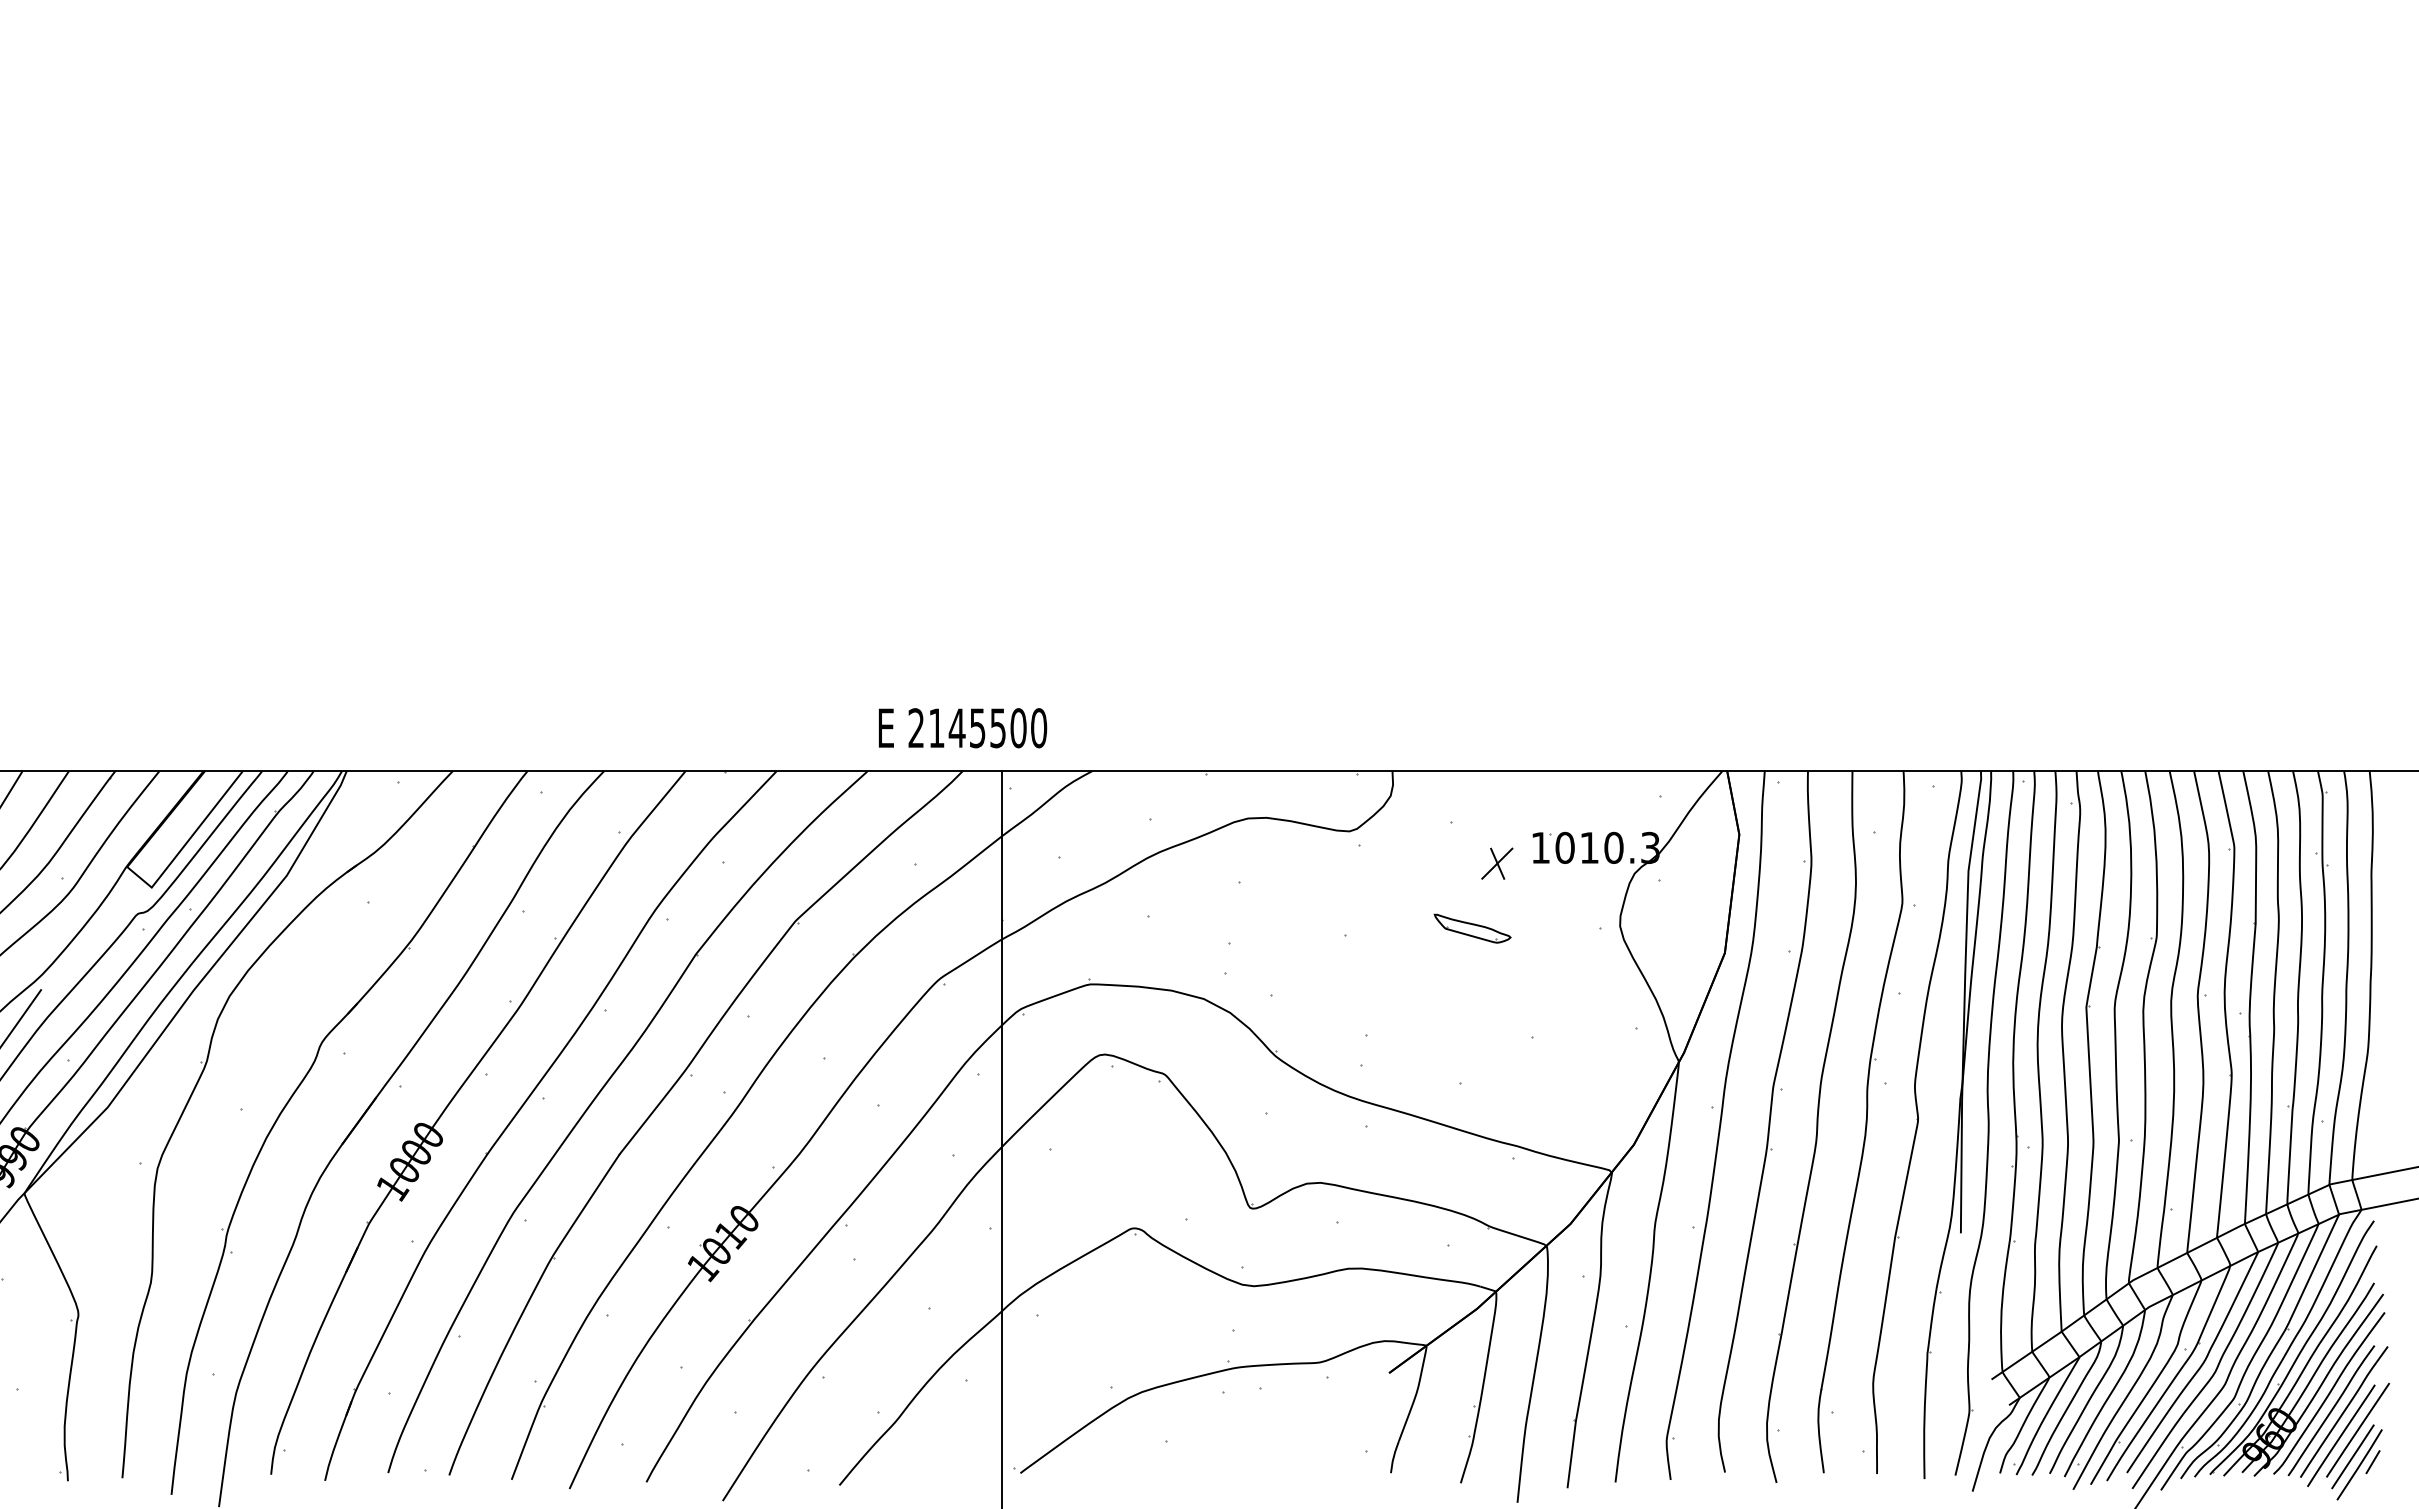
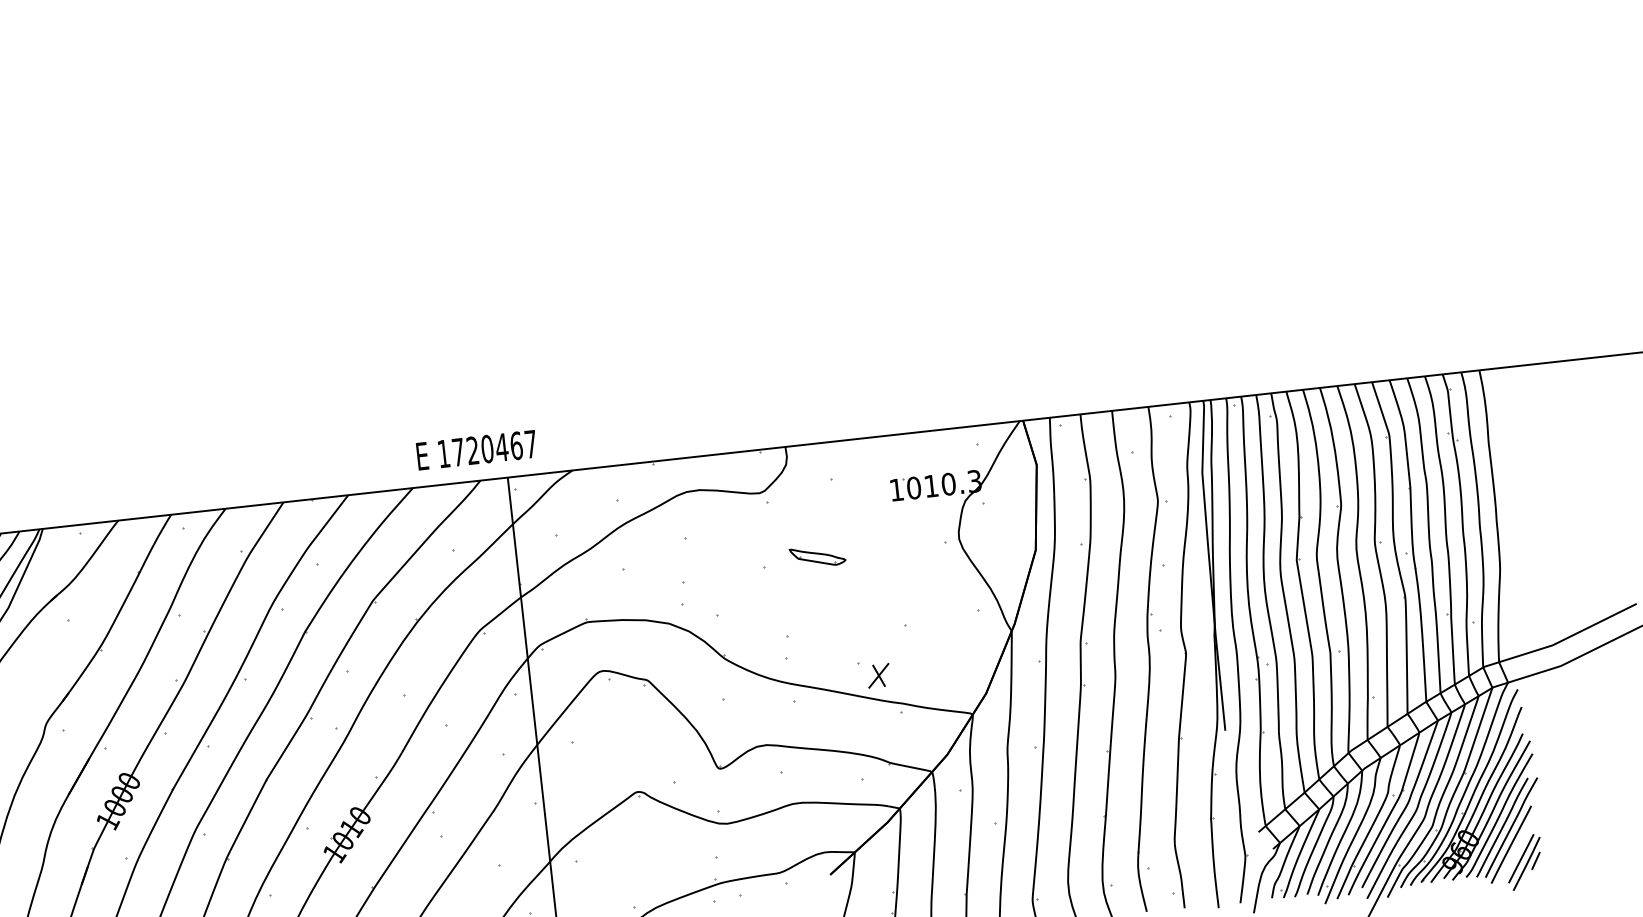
text: (977, 728) -> (487, 449), 2145500 -> 1720467
part: (1497, 863) -> (878, 675), moved
part: (1472, 928) -> (817, 556), moved
line: (2358, 1429) -> (1523, 838), removed

